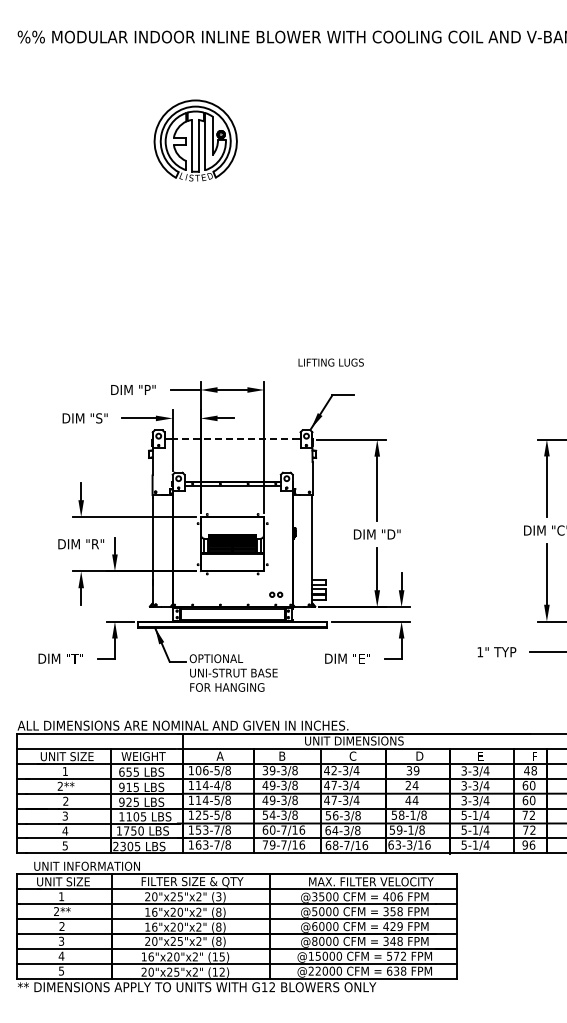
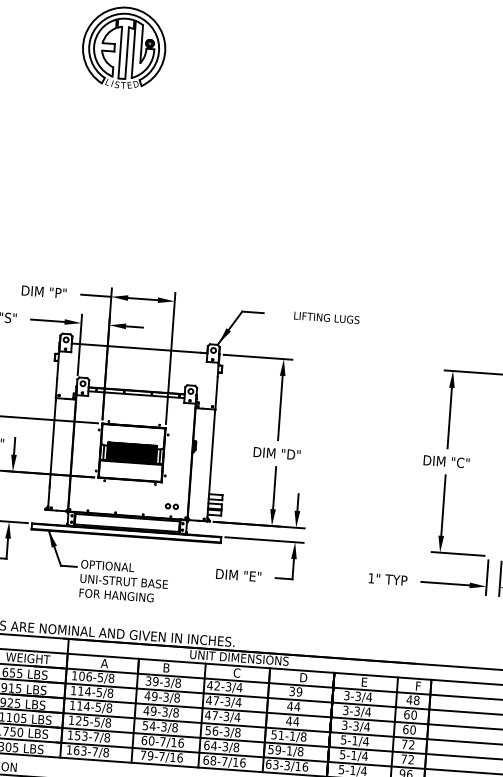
text: (330, 362) -> (326, 317), moved
line: (232, 439) -> (139, 348), dashed -> solid
text: (217, 785) -> (99, 692), 114-4/8 -> 114-5/8
text: (408, 785) -> (290, 706), 24 -> 44
text: (401, 814) -> (281, 734), 58-1/8 -> 51-1/8

